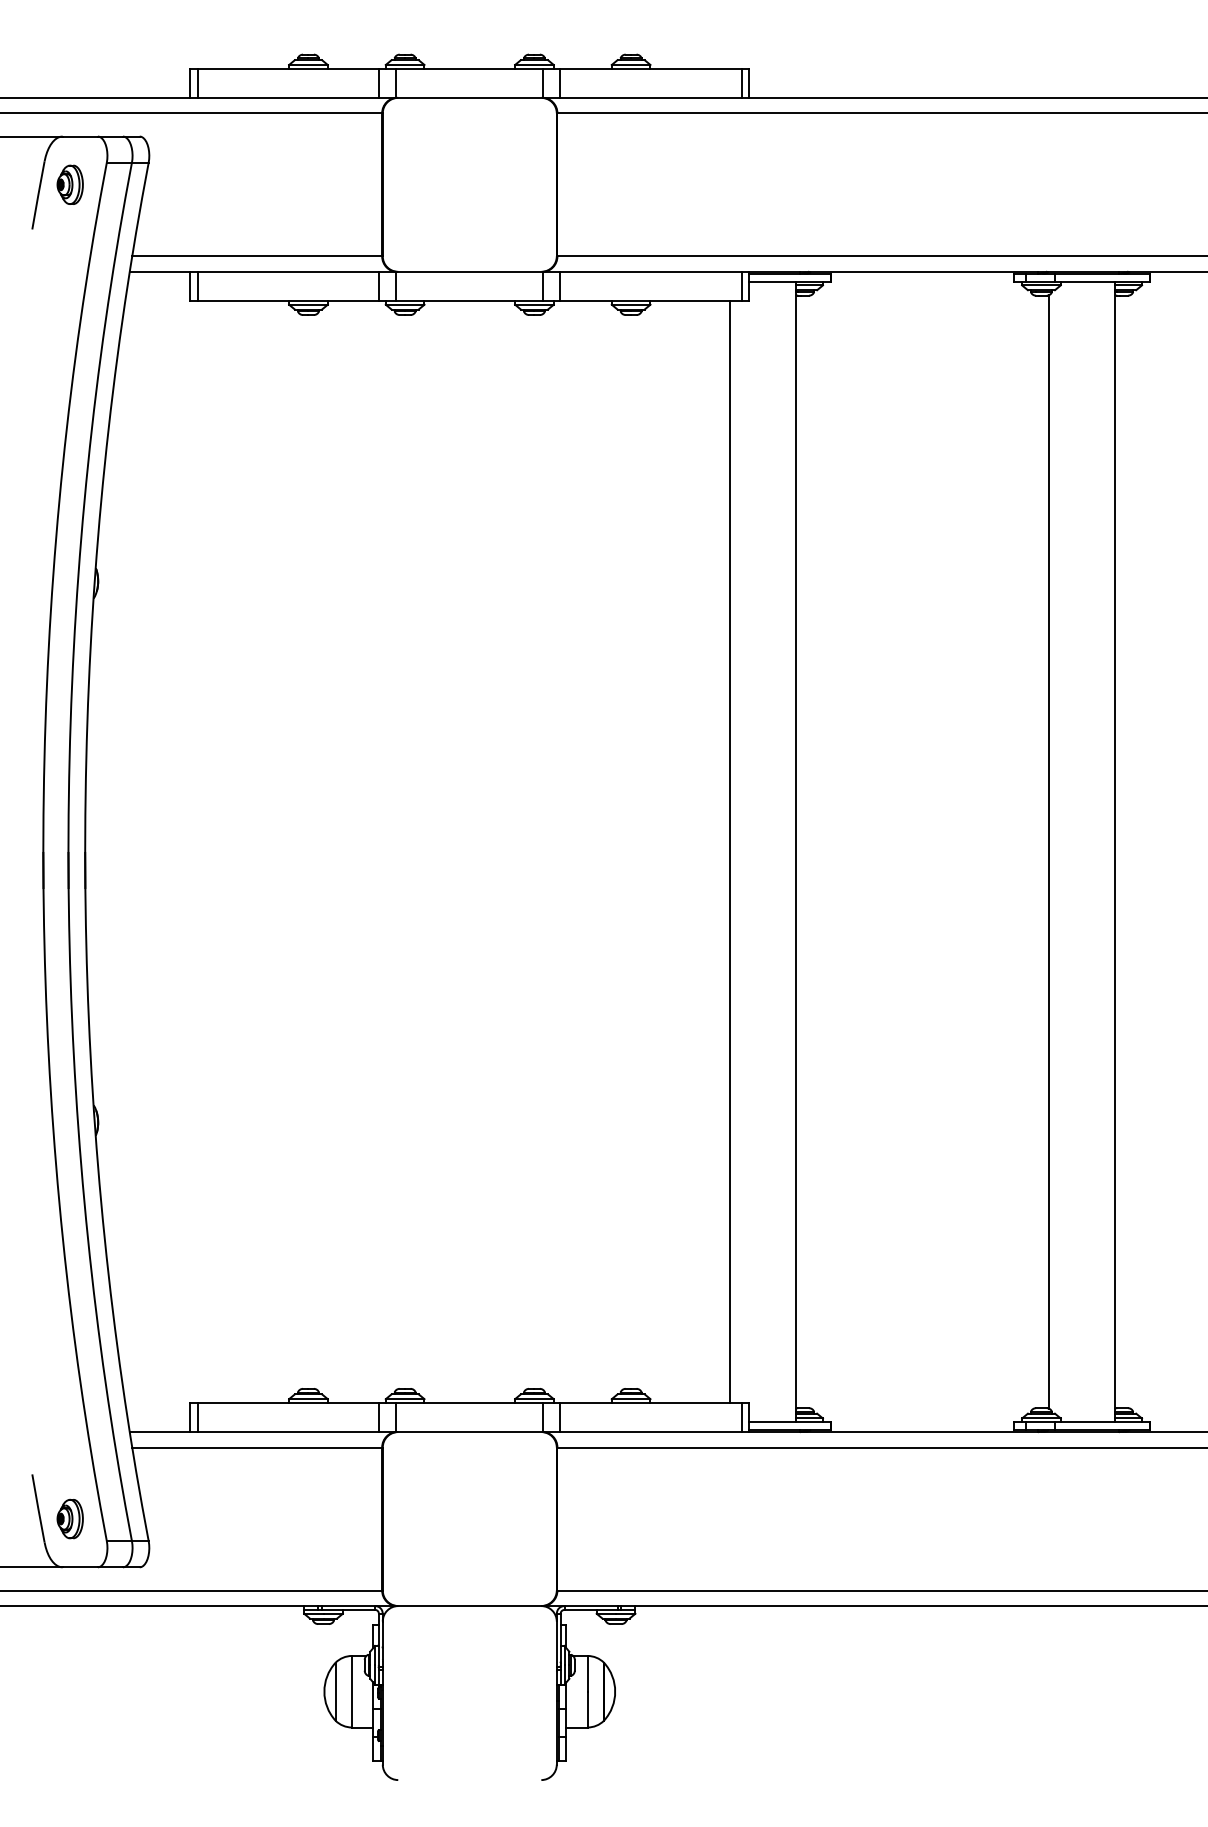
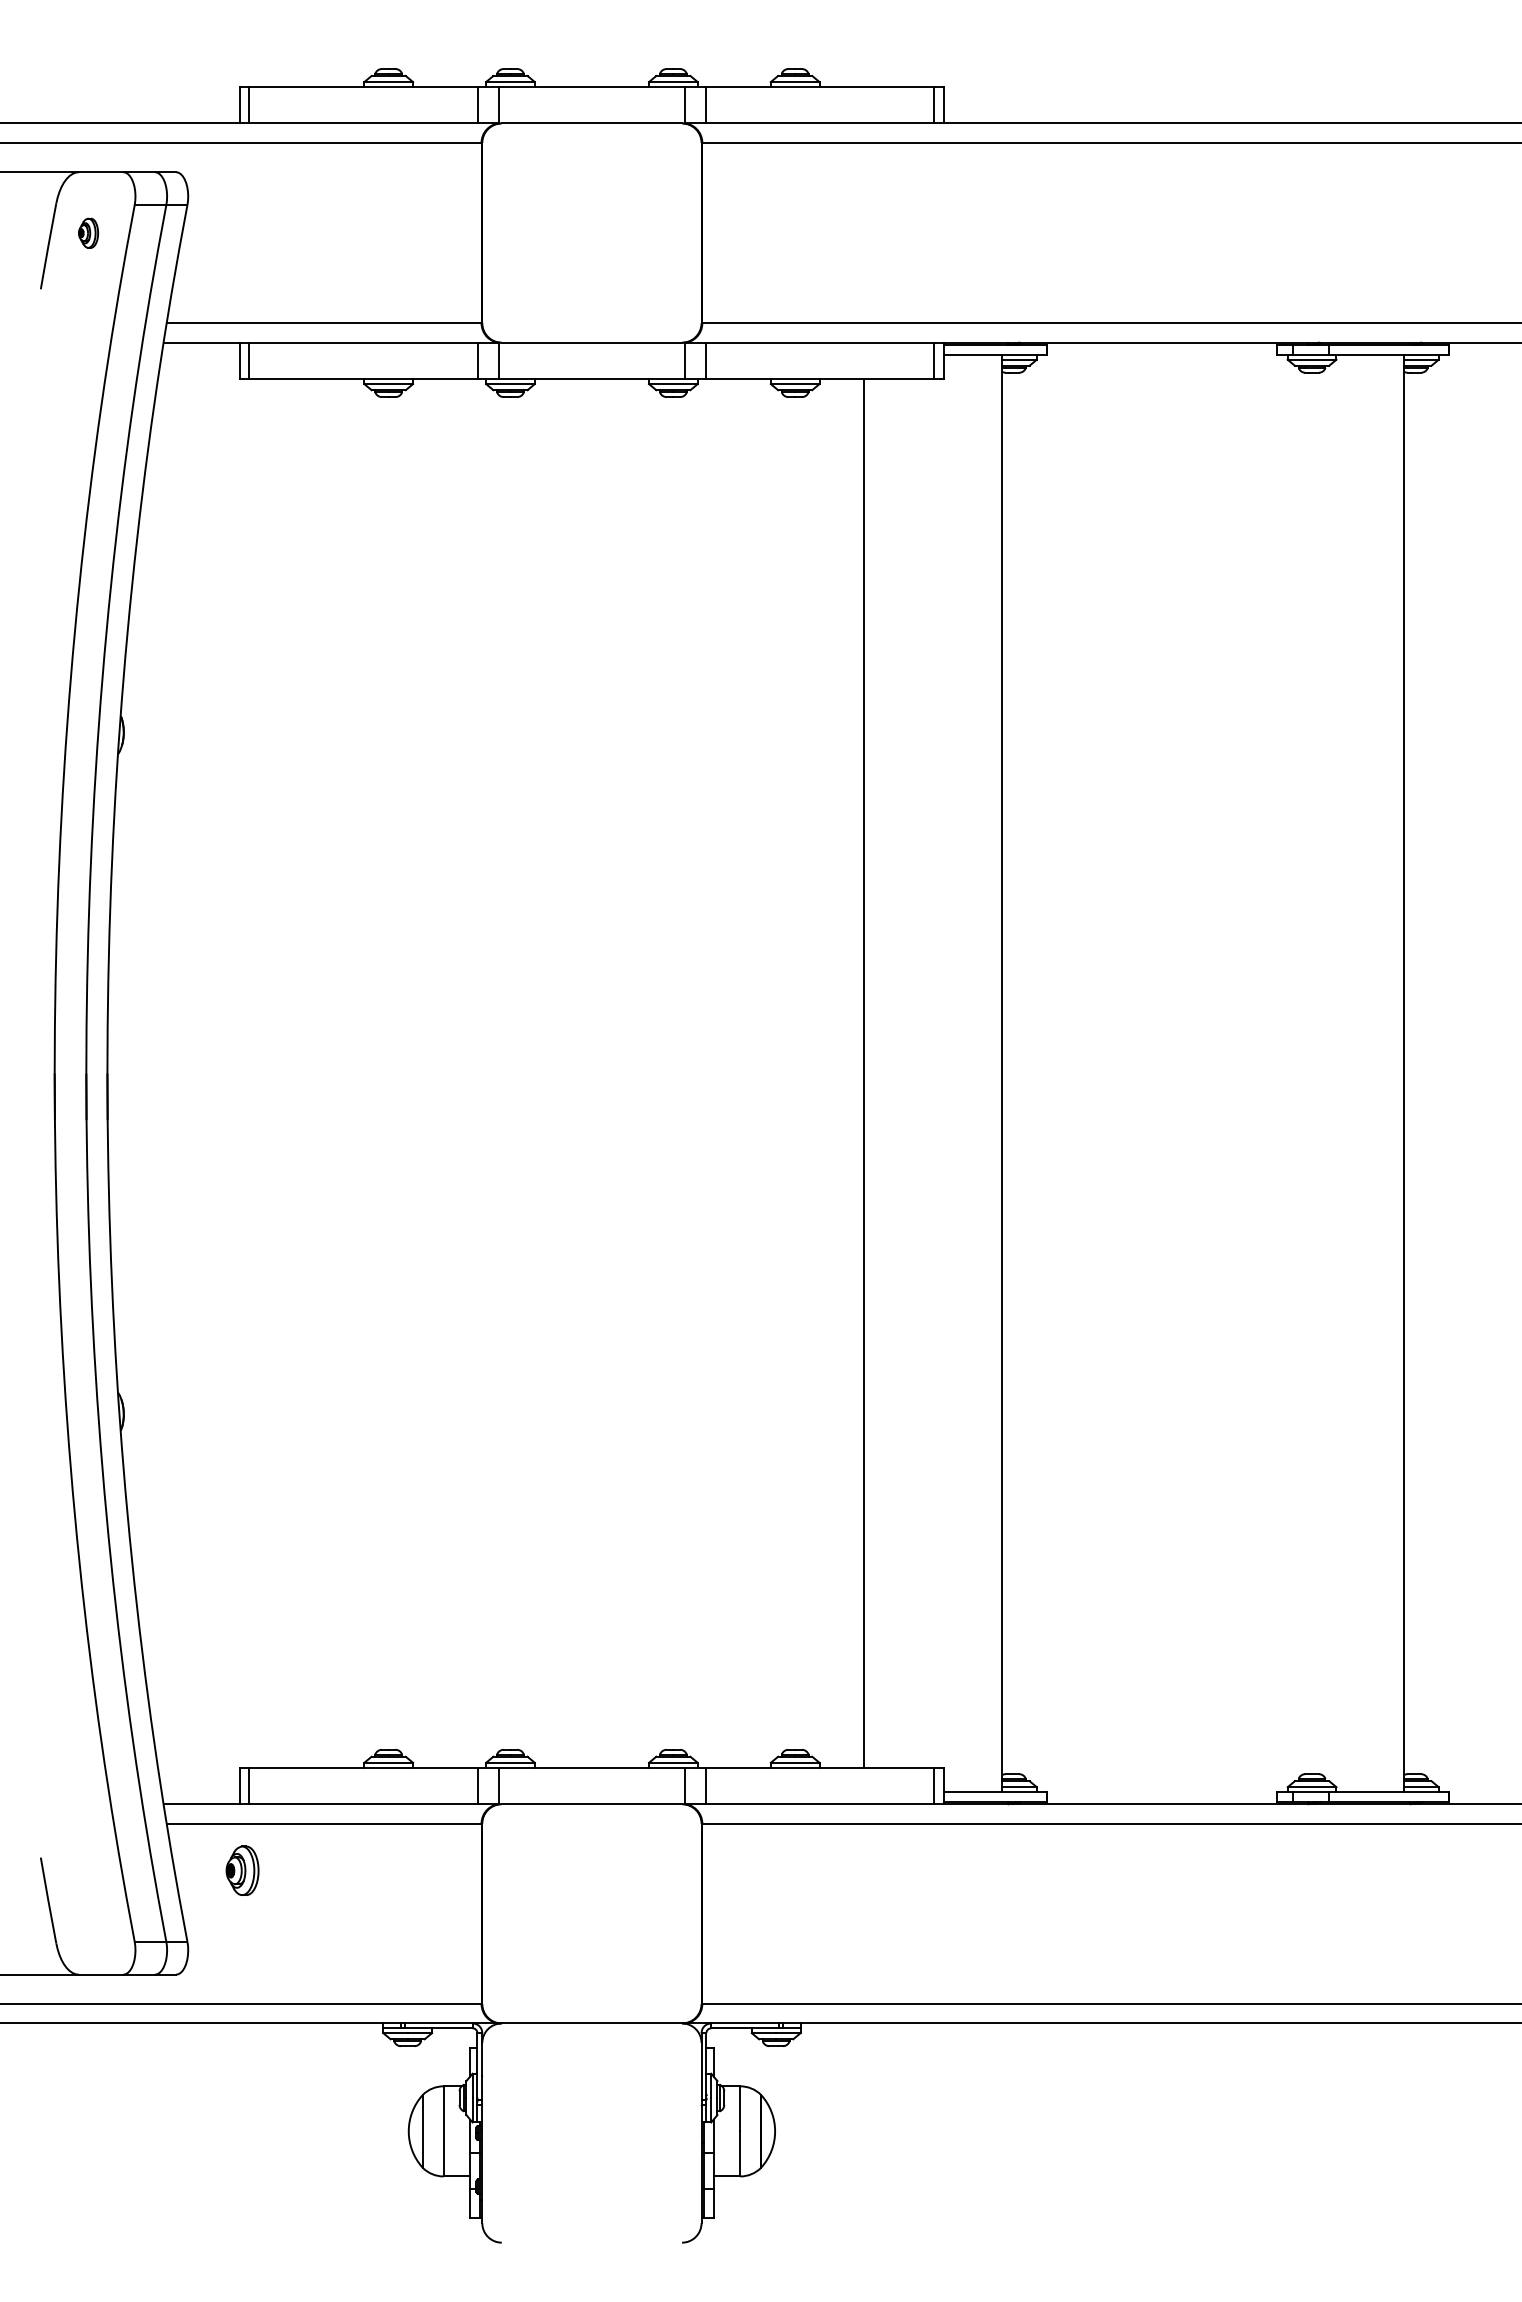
part: (70, 185) -> (88, 233), size x0.6
line: (730, 851) -> (864, 1073), moved
line: (1049, 851) -> (1322, 1073), removed
part: (70, 1518) -> (242, 1870), moved

